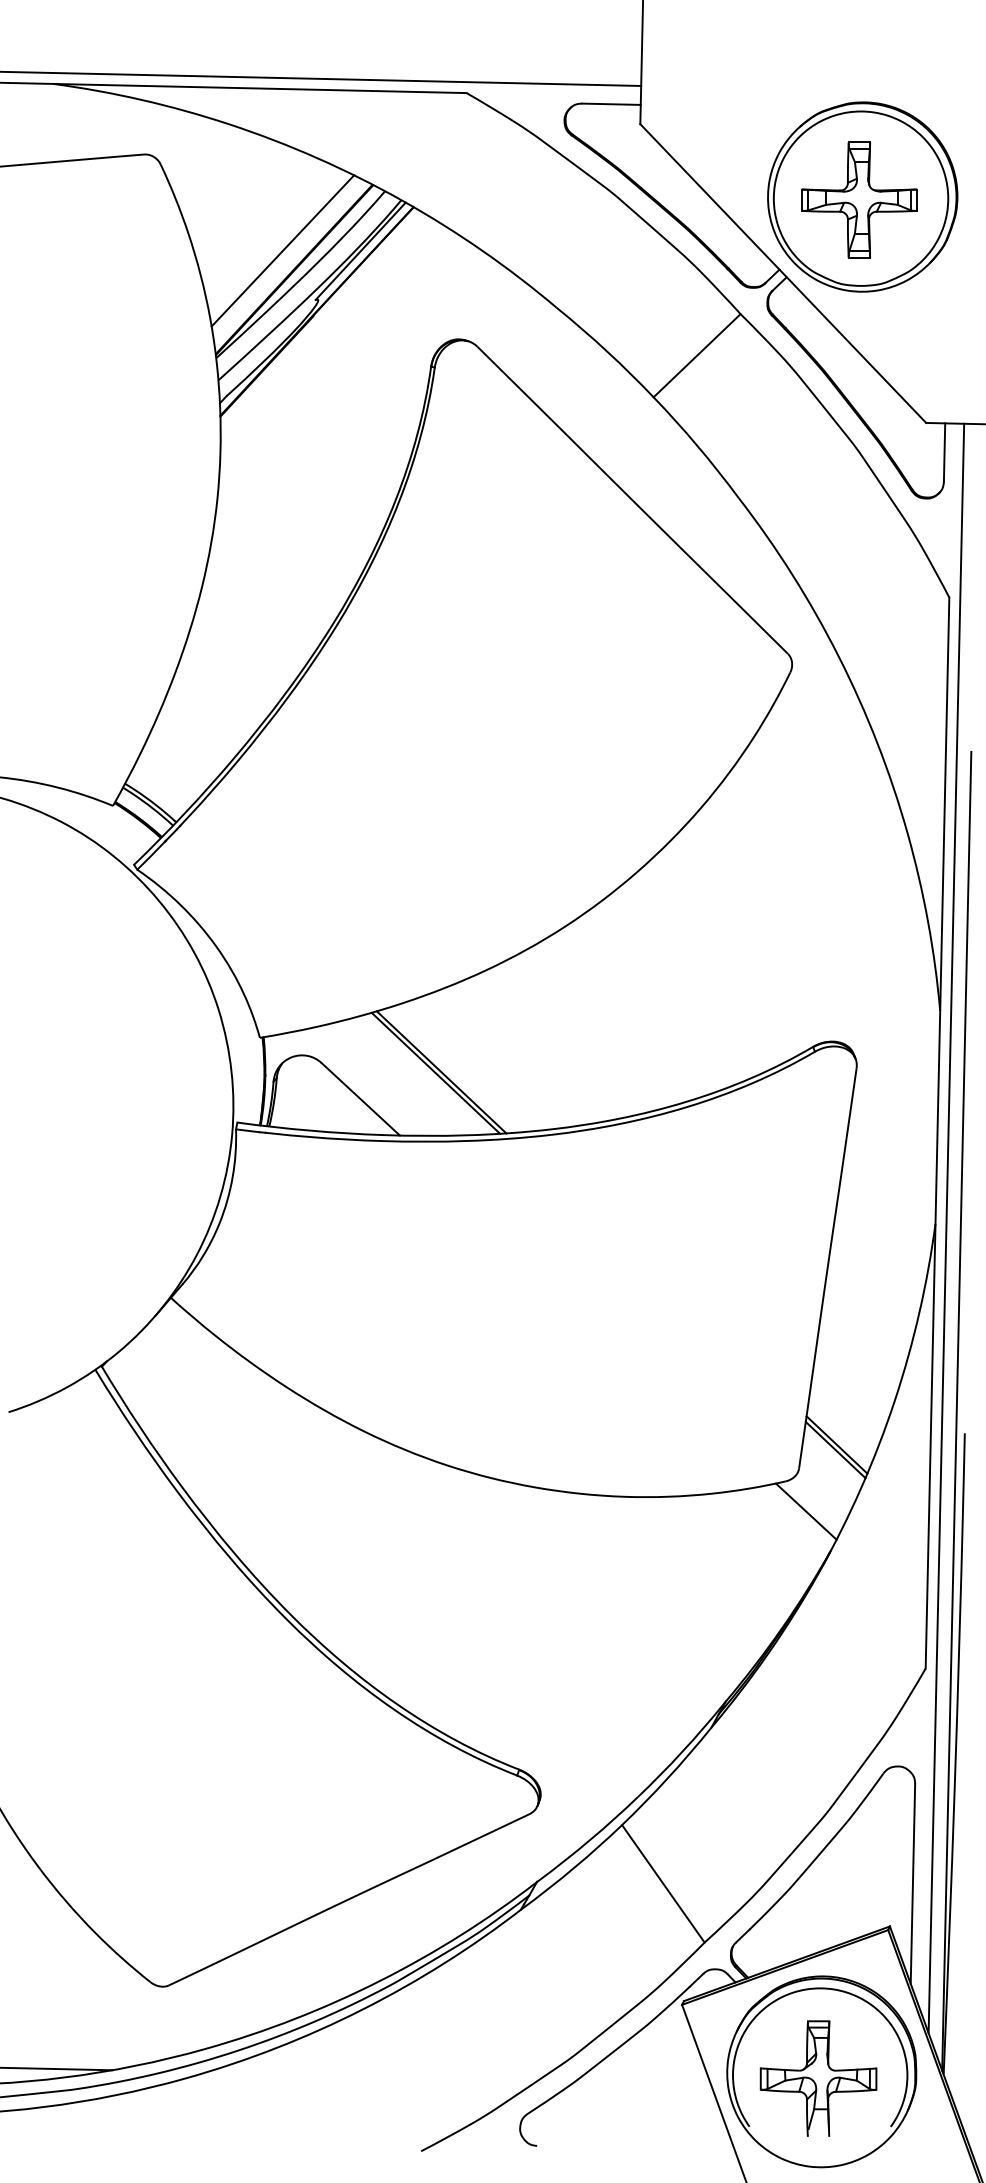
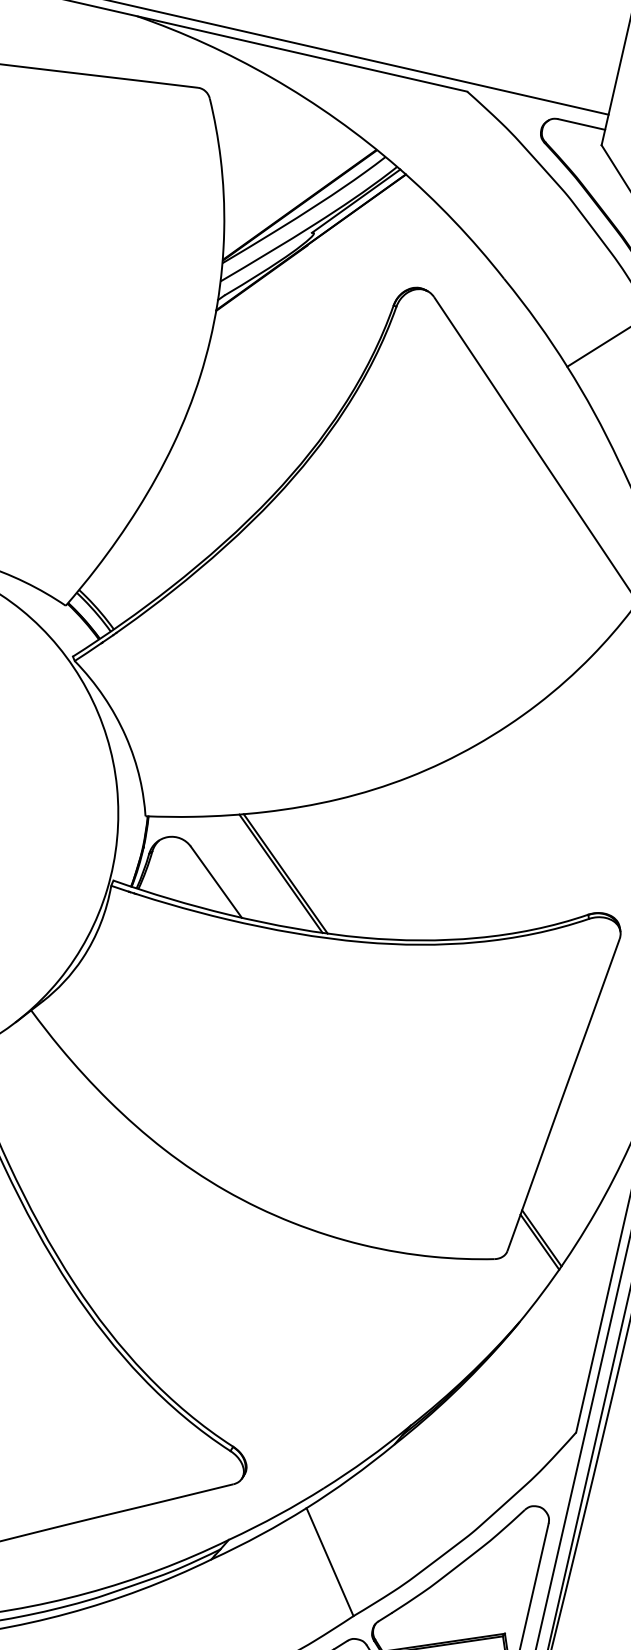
line: (282, 250) -> (293, 187), removed
line: (805, 1511) -> (505, 1286), removed

